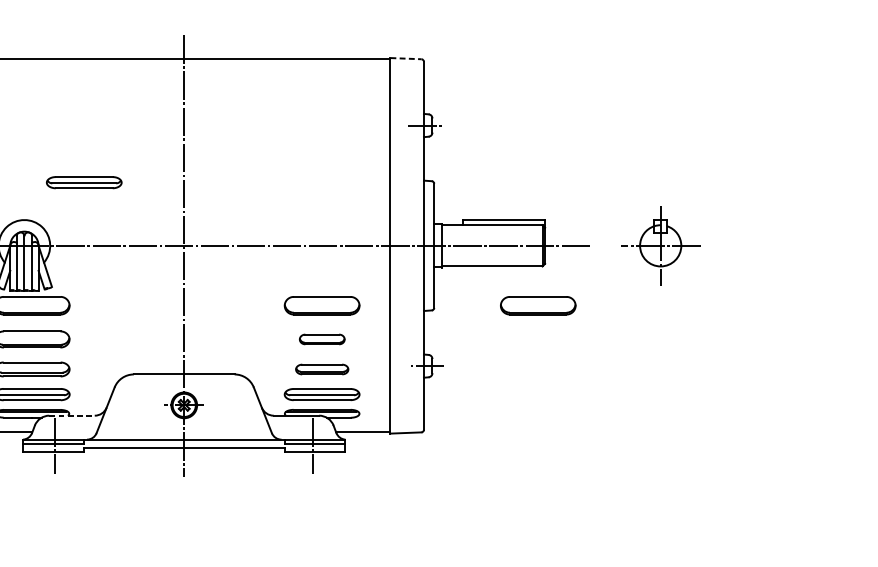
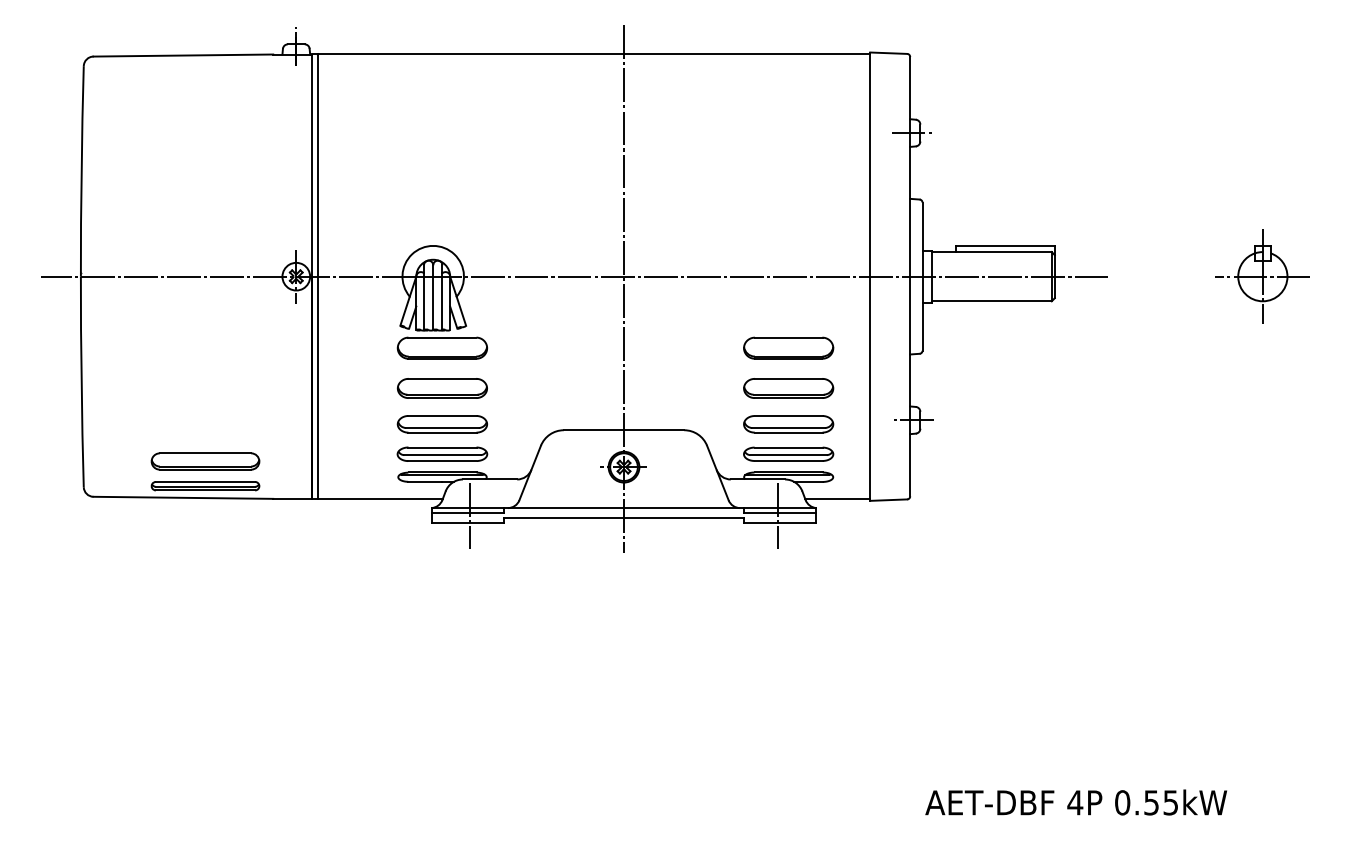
line: (405, 58) -> (888, 53), dashed -> solid
part: (84, 182) -> (504, 200), removed
part: (660, 245) -> (1262, 276), moved
part: (538, 305) -> (1046, 347), removed
part: (322, 339) -> (788, 388), size x1.67
part: (322, 369) -> (788, 424), size x1.43
line: (72, 415) -> (490, 479), dashed -> solid

